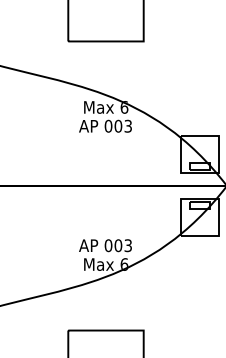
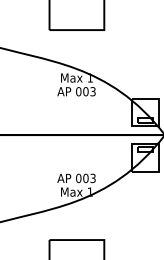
text: (124, 107) -> (90, 78), 6 -> 1
text: (124, 264) -> (90, 192), 6 -> 1

